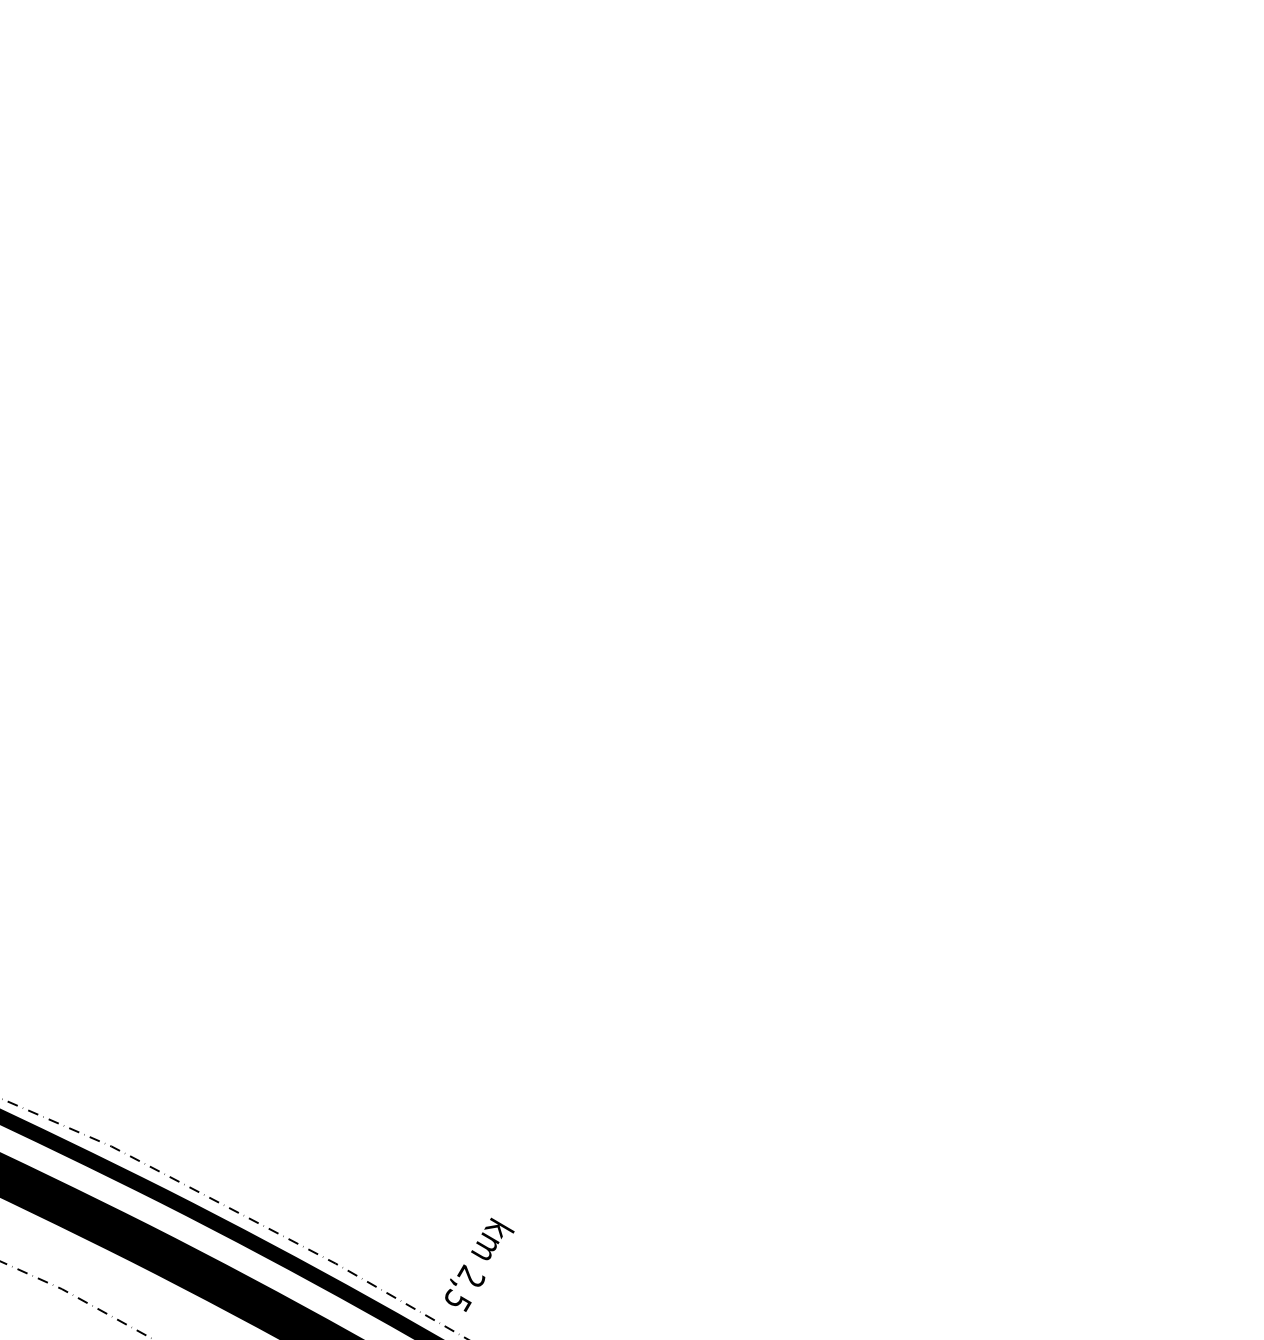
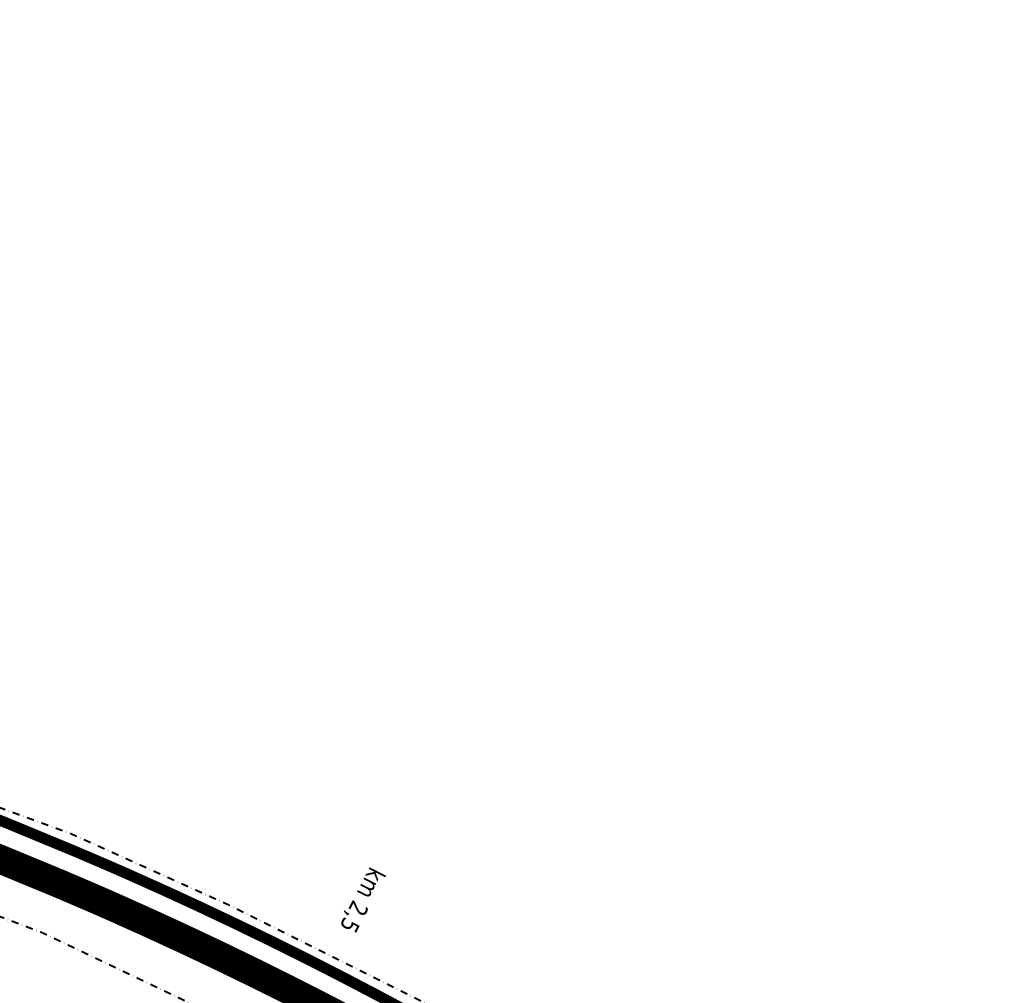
text: (479, 1264) -> (363, 899), moved

